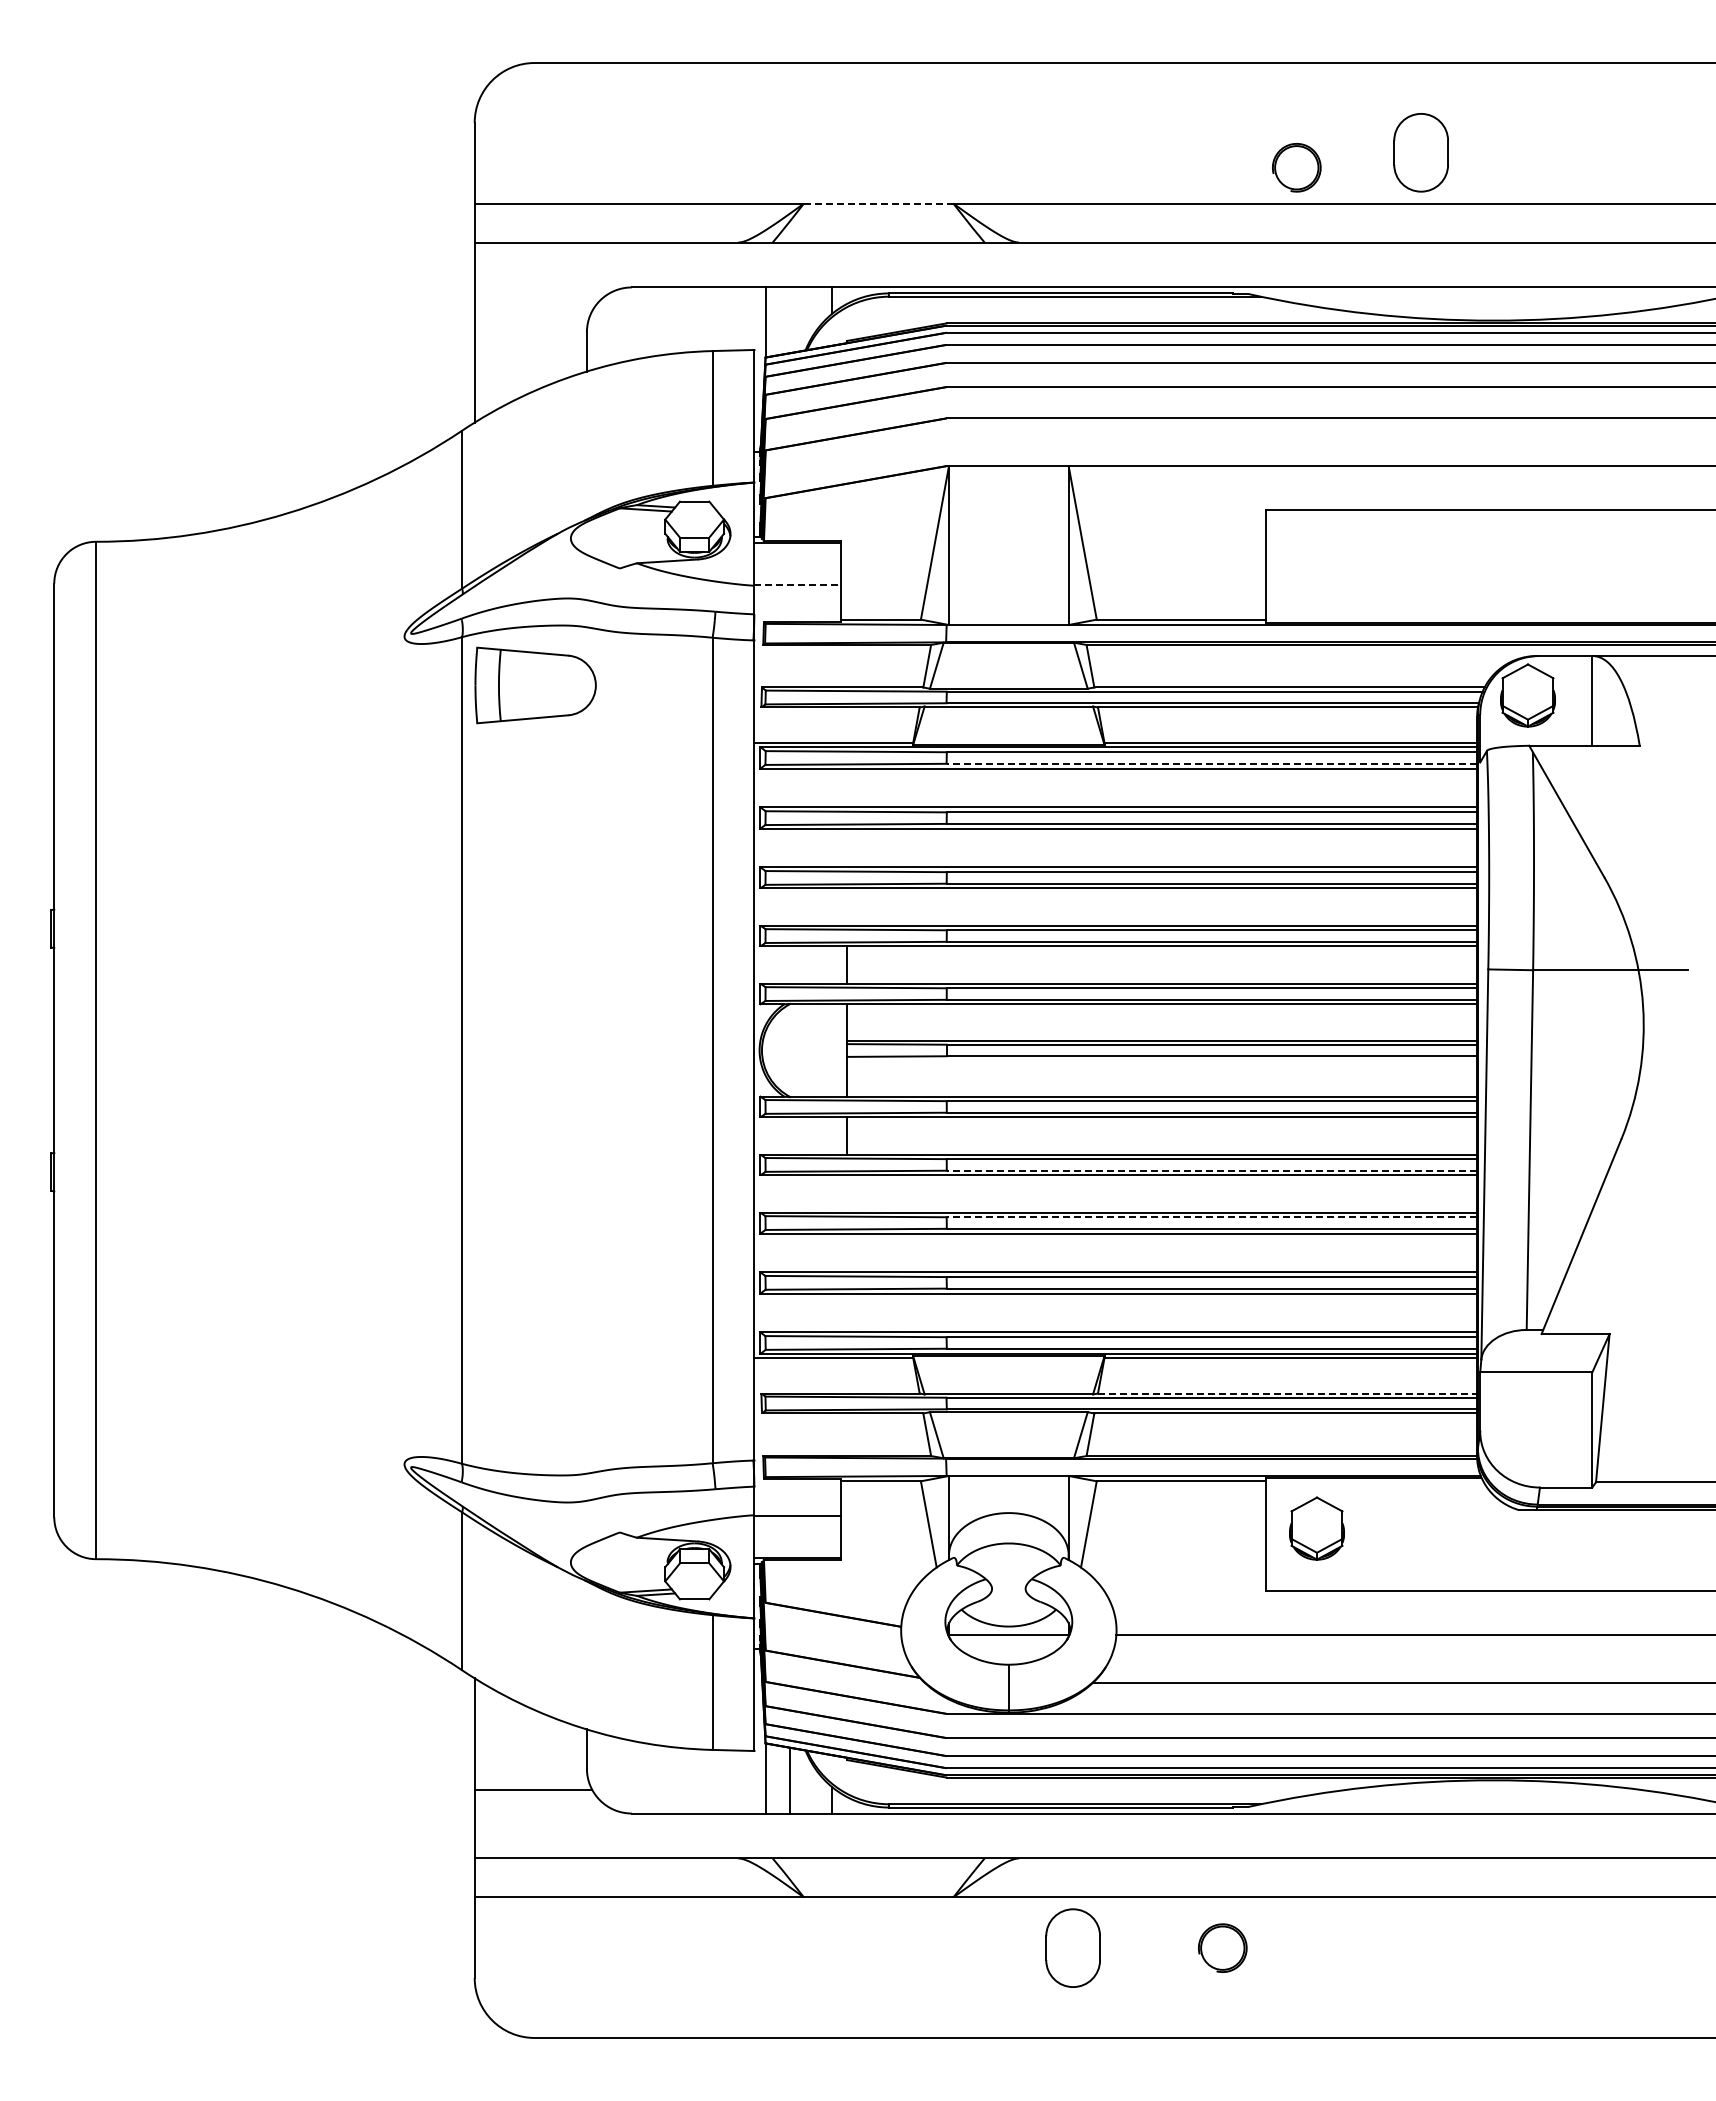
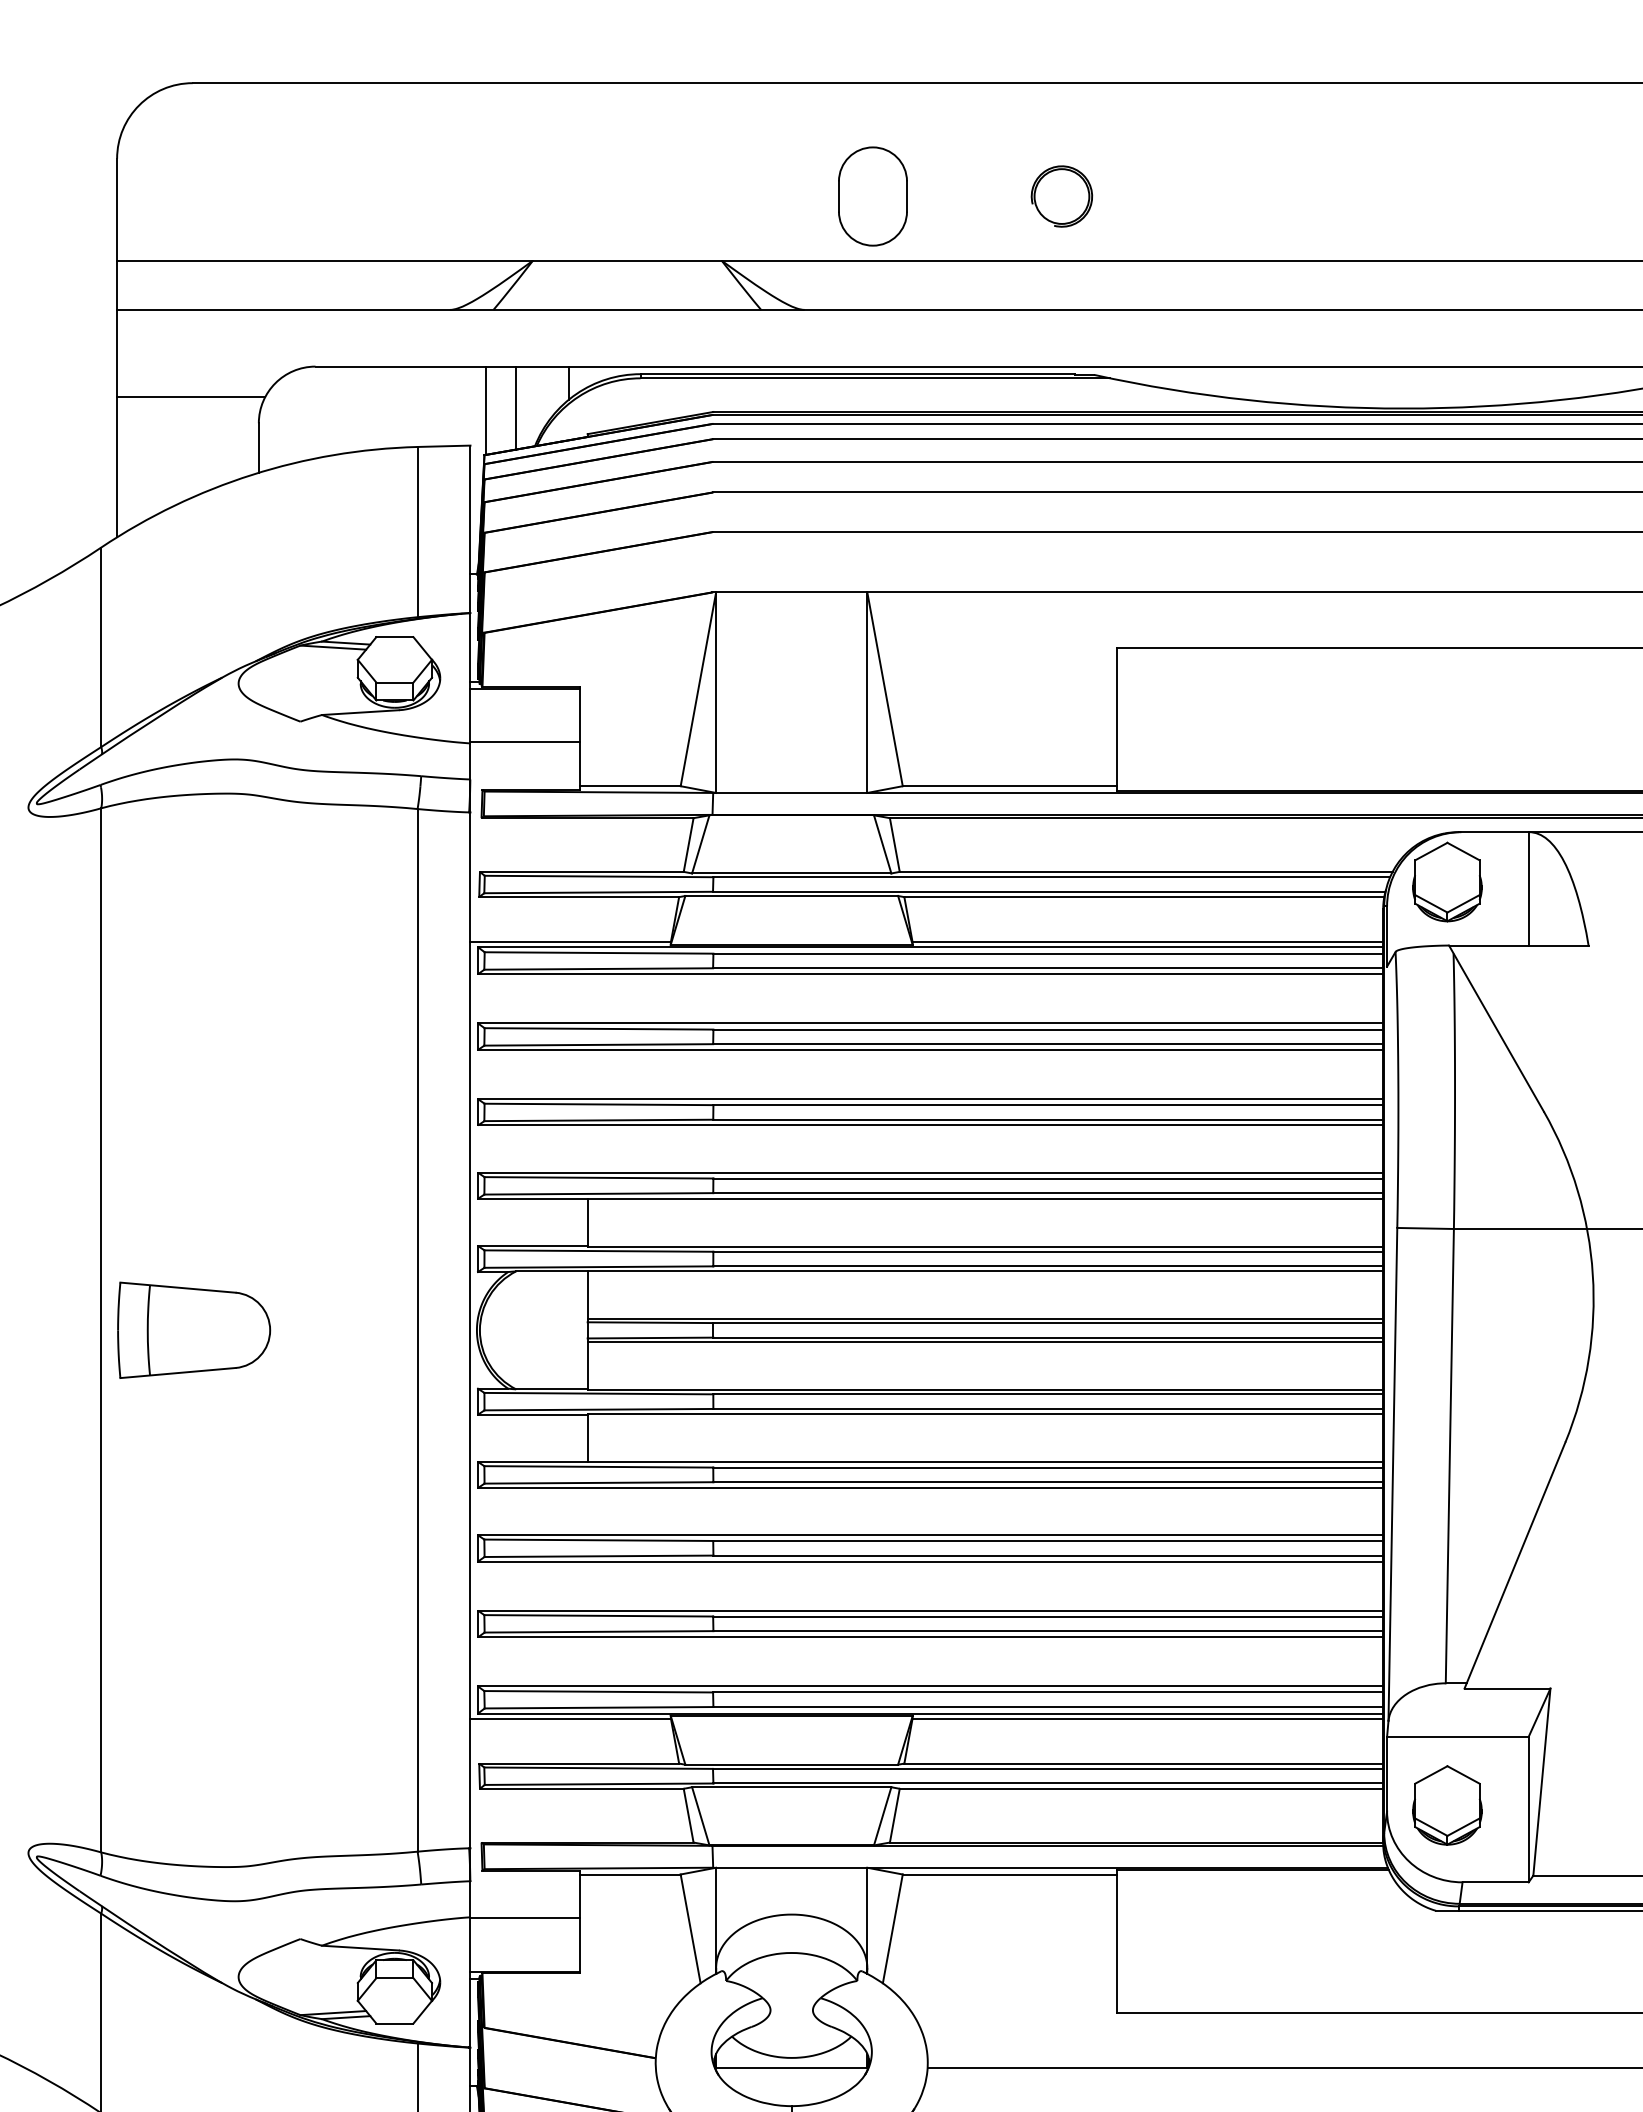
part: (1420, 152) -> (872, 196), moved
part: (1296, 167) -> (1061, 196), moved
line: (878, 203) -> (627, 260), dashed -> solid
line: (533, 311) -> (191, 397), added
line: (790, 320) -> (515, 408), added
line: (798, 585) -> (526, 743), dashed -> solid
part: (535, 685) -> (193, 1330), moved
line: (1211, 763) -> (1047, 967), dashed -> solid
line: (1162, 1059) -> (985, 1341), added
line: (1211, 1170) -> (1047, 1481), dashed -> solid
line: (1211, 1217) -> (1047, 1541), dashed -> solid
line: (1287, 1393) -> (1143, 1763), dashed -> solid
part: (1316, 1528) -> (1446, 1805), moved

